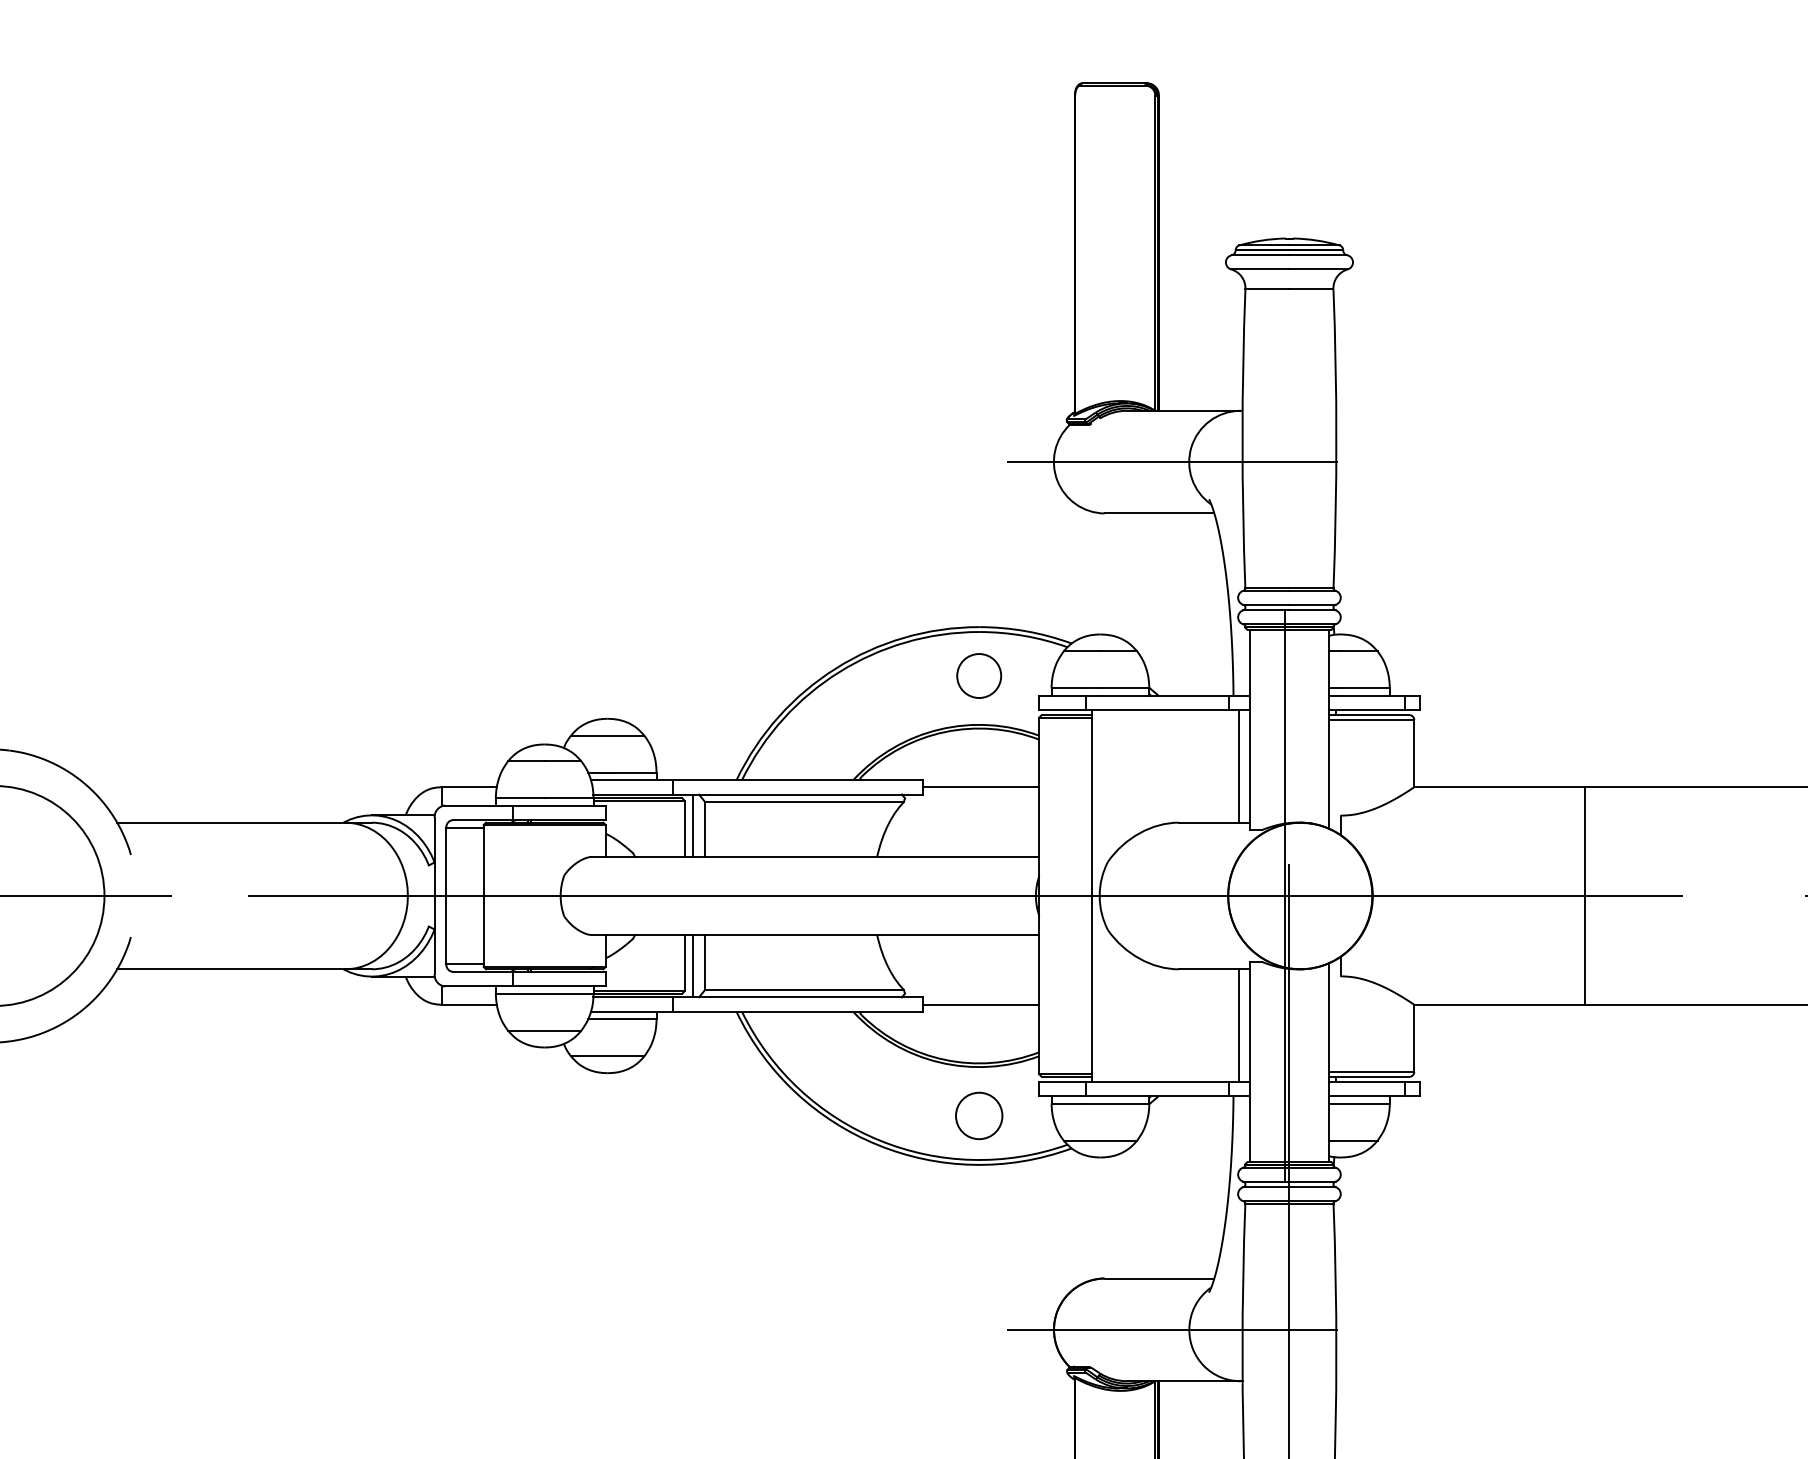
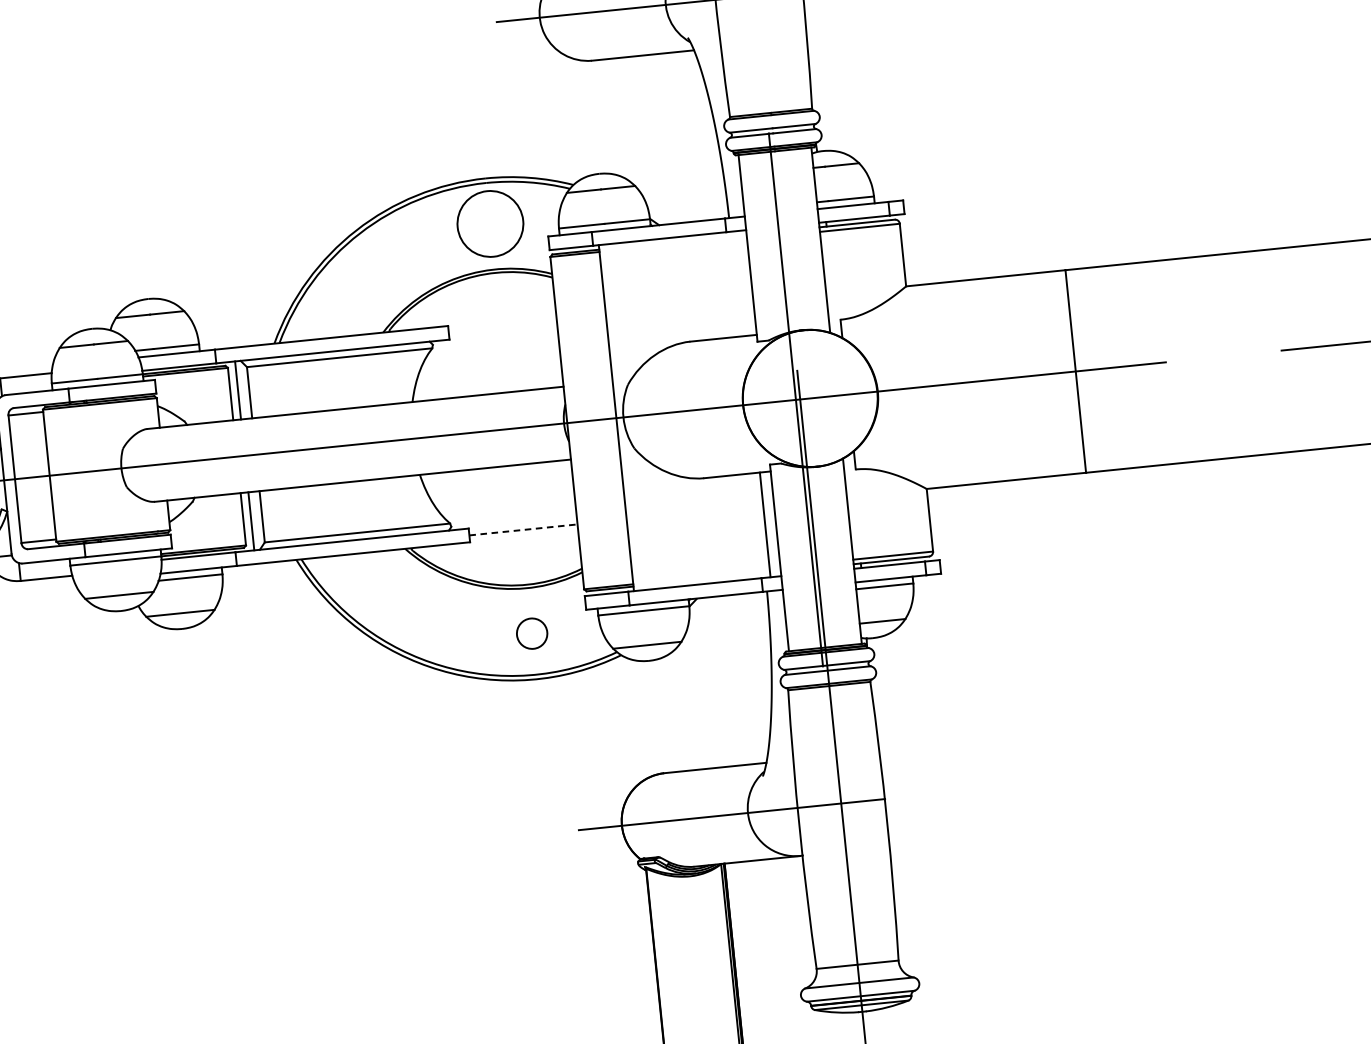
circle: (979, 676) -> (490, 224), size x1.6
line: (1238, 766) -> (740, 283), removed
line: (981, 787) -> (503, 327), removed
line: (981, 1004) -> (523, 529), solid -> dashed
circle: (979, 1115) -> (532, 633), size x0.7

